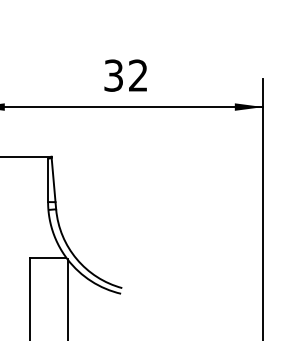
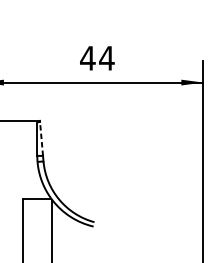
text: (125, 75) -> (97, 58), 32 -> 44
line: (53, 179) -> (41, 138), solid -> dashed

